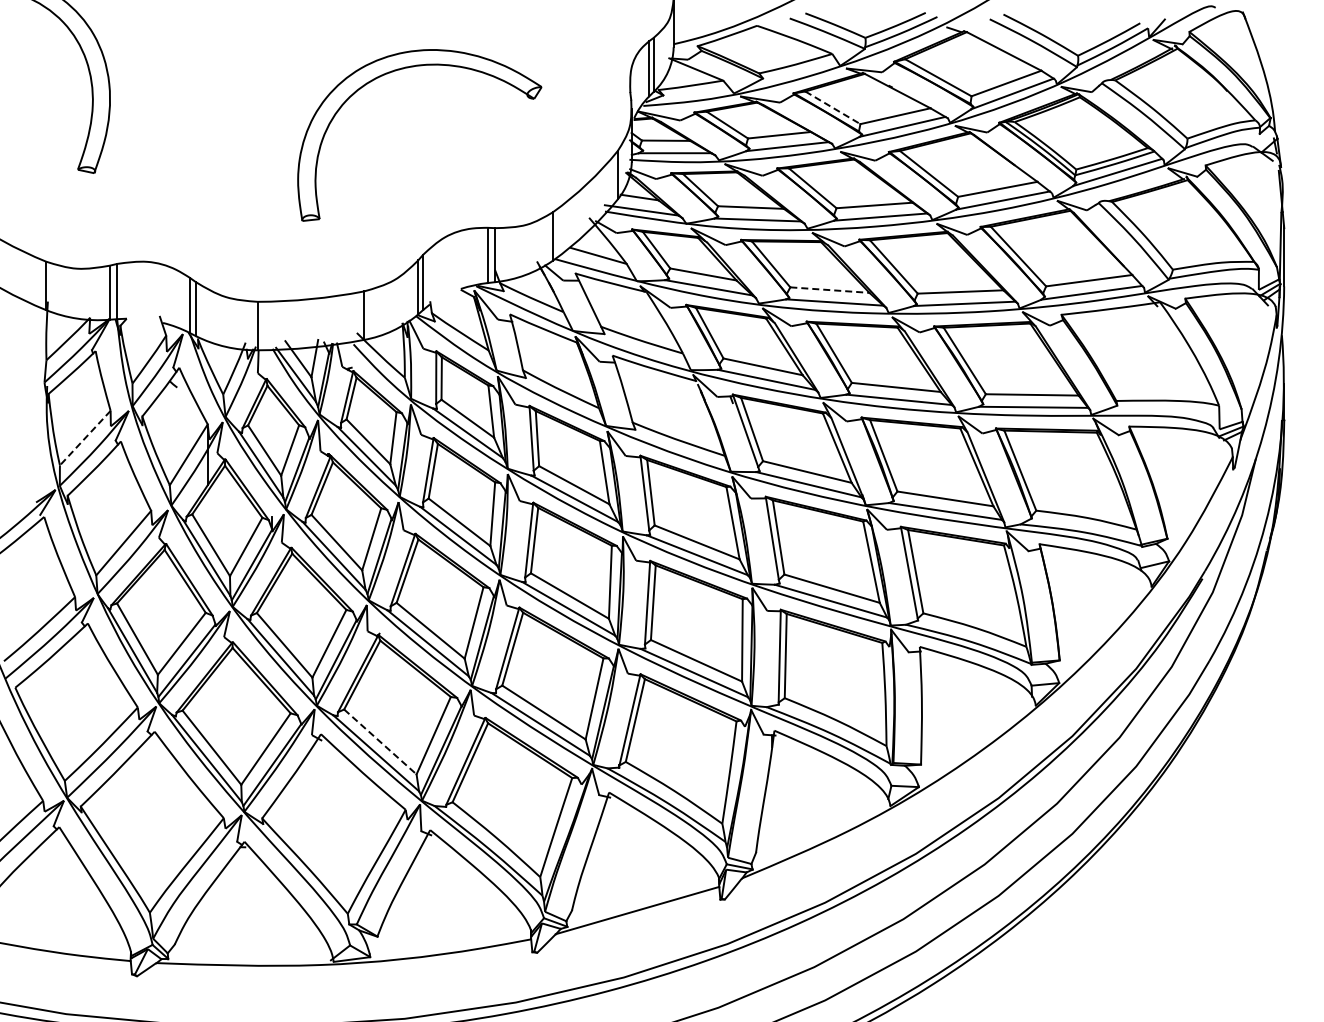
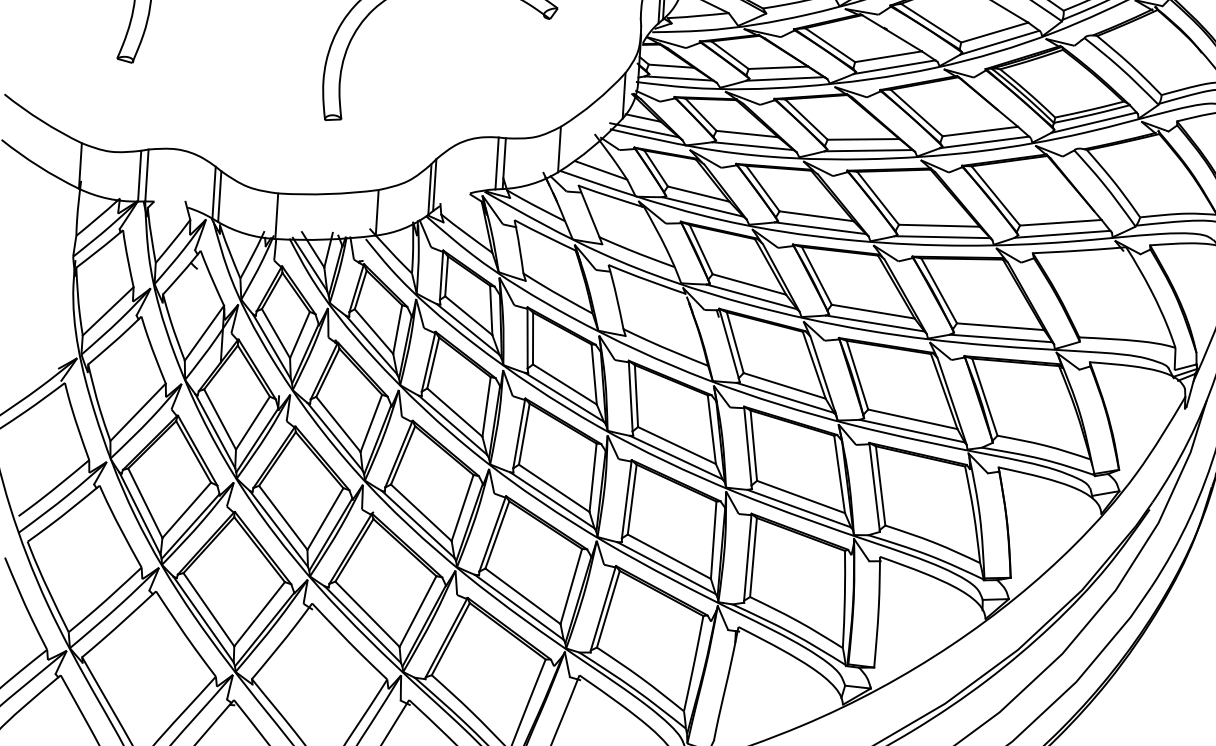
line: (833, 108) -> (830, 45), dashed -> solid
line: (829, 290) -> (816, 216), dashed -> solid
line: (84, 438) -> (107, 311), dashed -> solid
line: (380, 741) -> (367, 613), dashed -> solid

